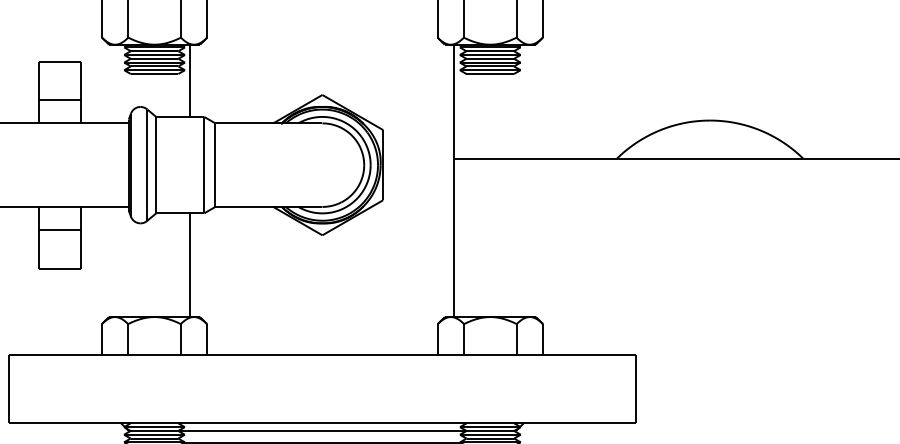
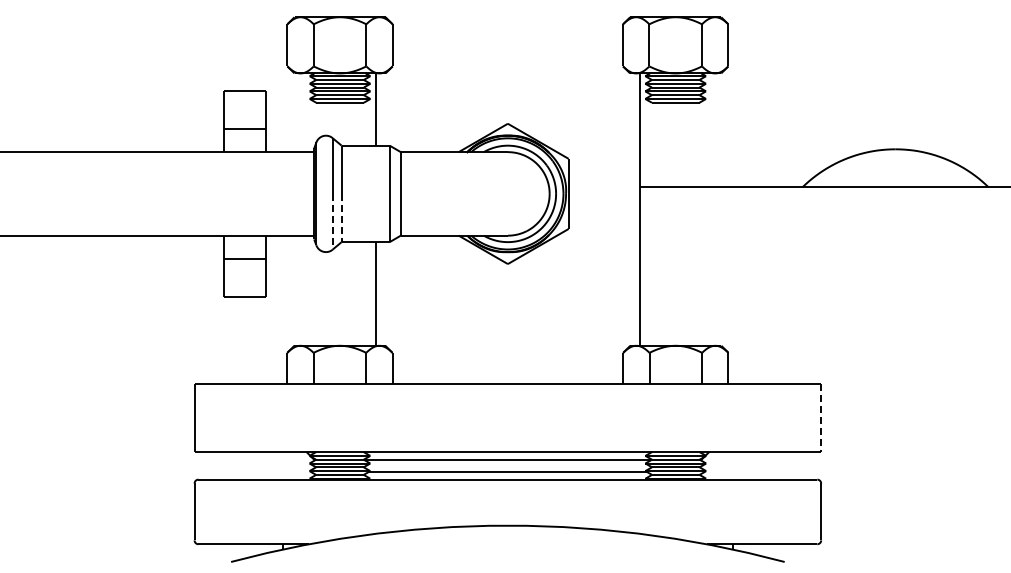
line: (156, 189) -> (341, 218), solid -> dashed
line: (147, 192) -> (332, 221), solid -> dashed
line: (636, 389) -> (821, 418), solid -> dashed

